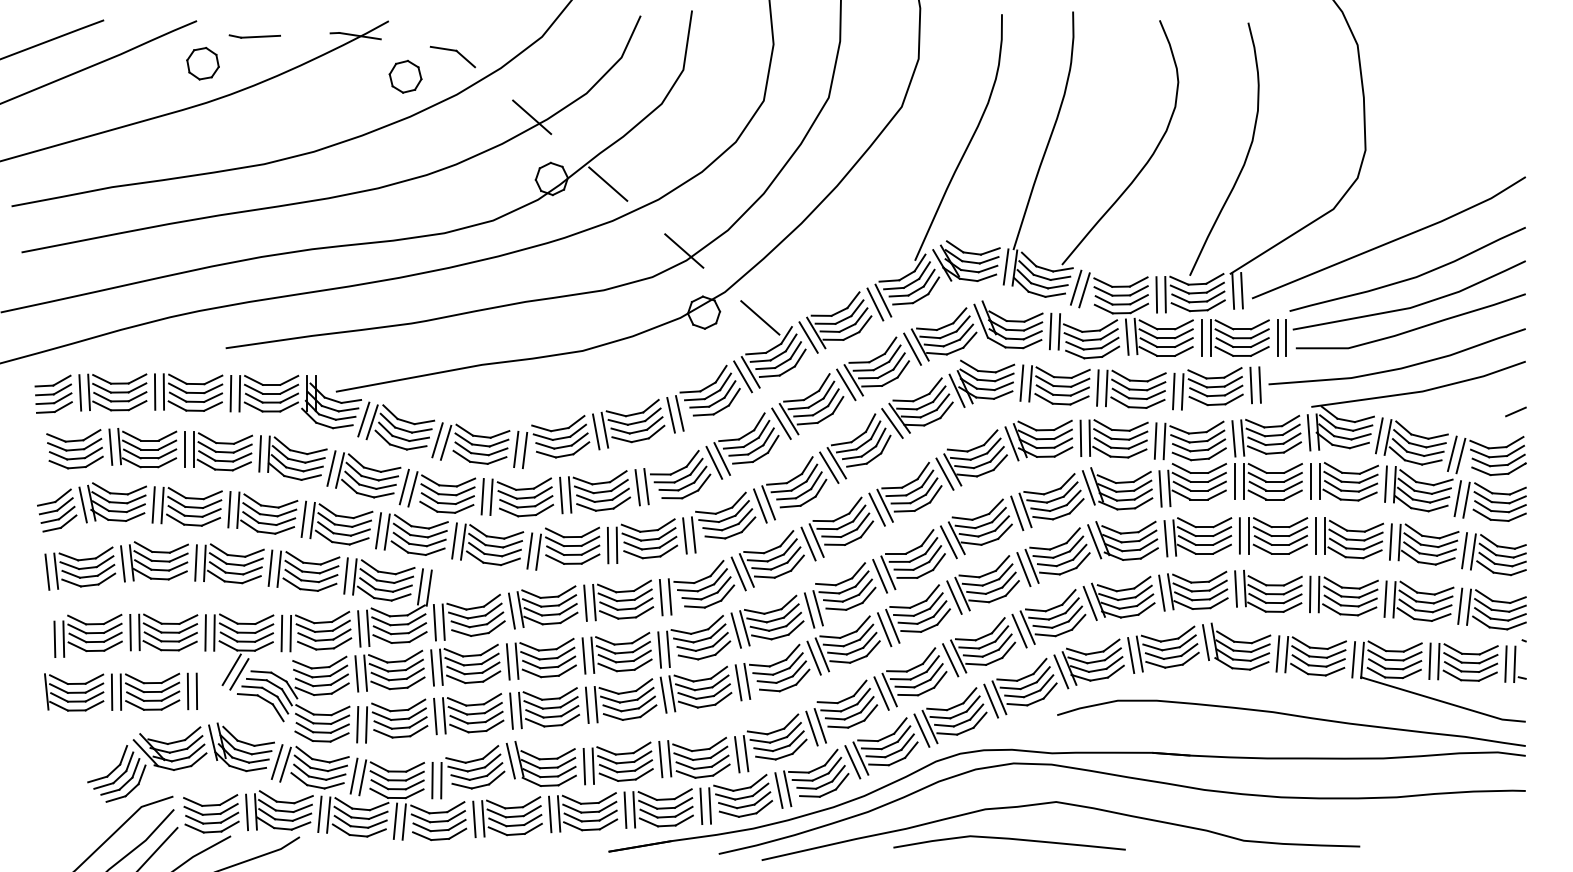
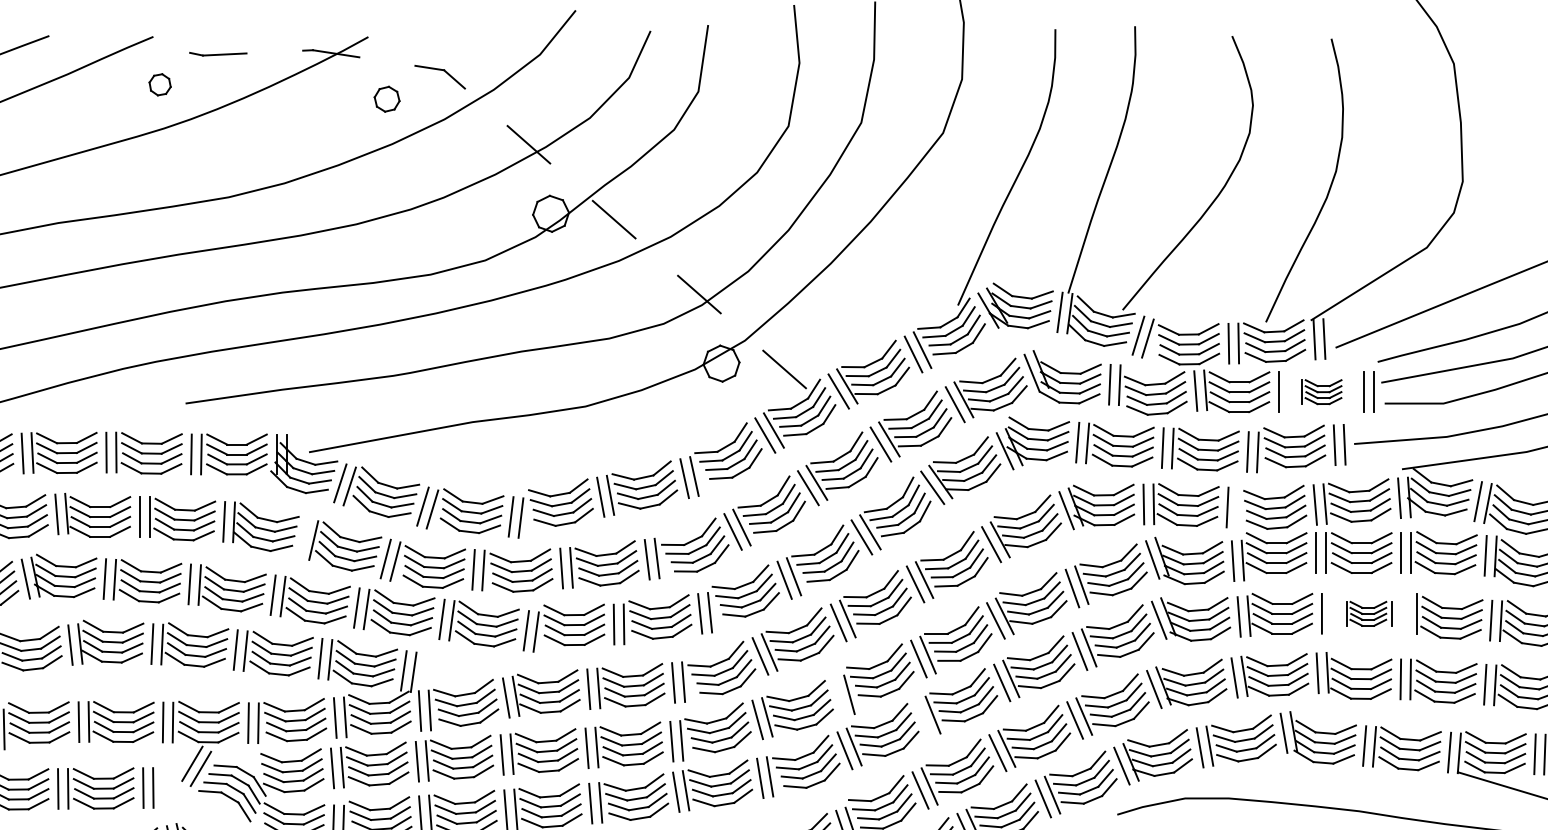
part: (202, 63) -> (159, 84), size x0.6
part: (405, 76) -> (387, 99), size x0.7
part: (1239, 337) -> (1321, 391), size x0.6
line: (1164, 441) -> (1237, 508), removed
line: (331, 468) -> (304, 538), removed
part: (1282, 535) -> (1369, 613), size x0.6
line: (809, 610) -> (839, 697), removed
line: (884, 629) -> (923, 718), removed

